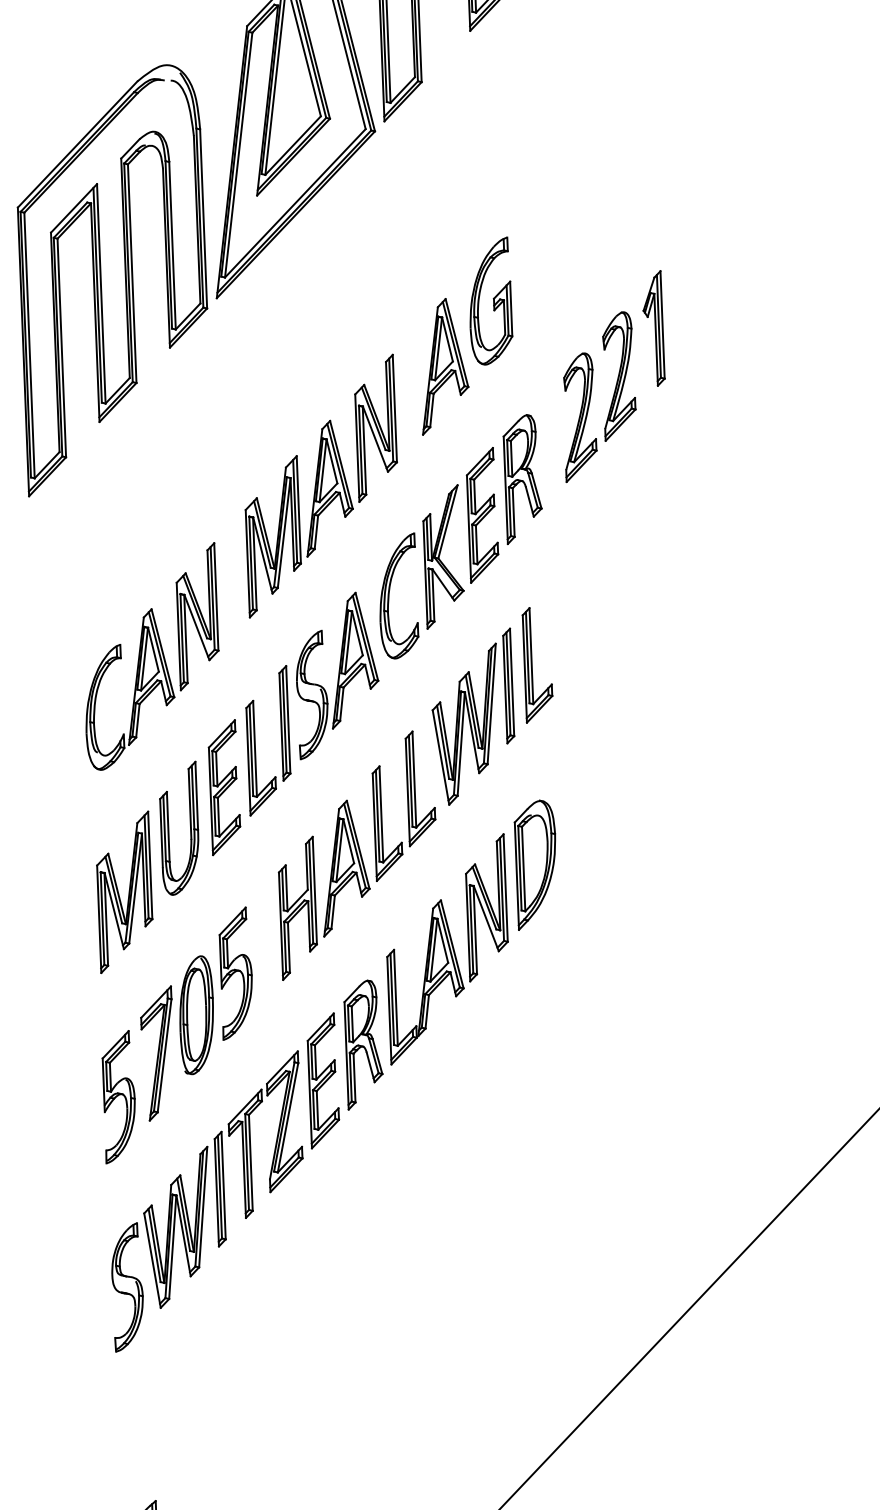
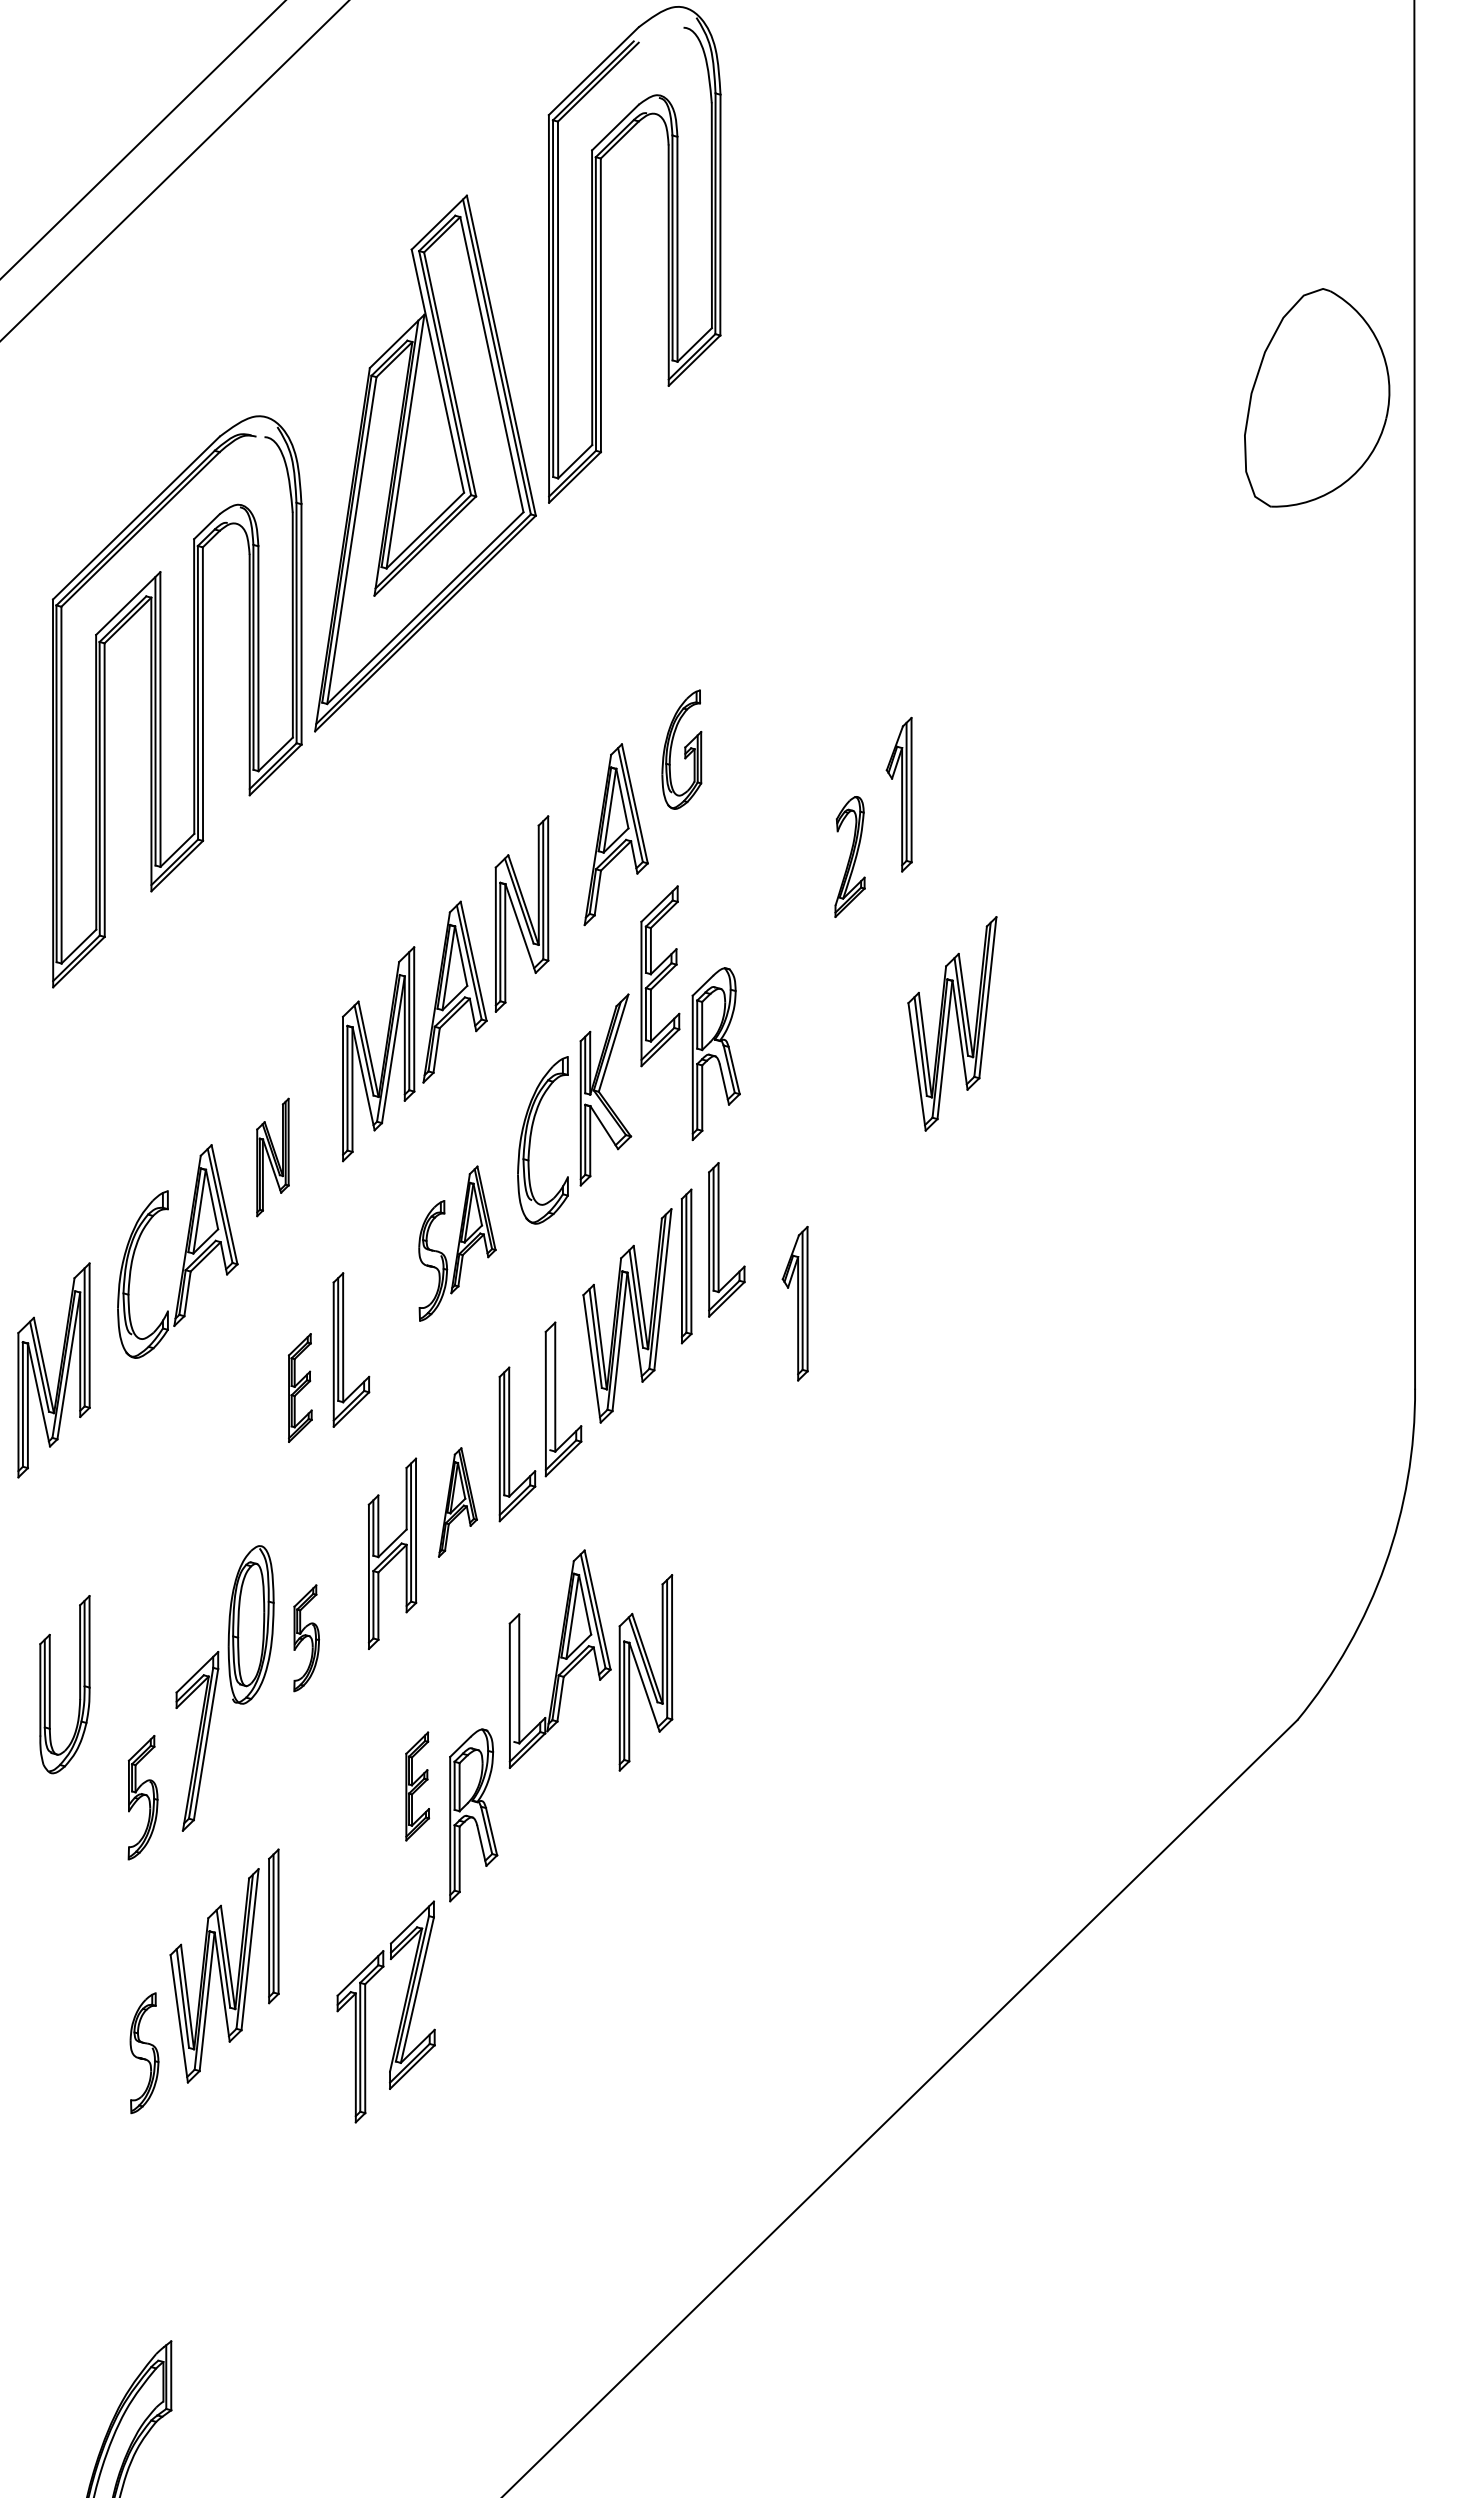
part: (490, 301) -> (681, 749), size x0.7
part: (618, 376) -> (849, 856), size x0.7
part: (579, 417) -> (795, 909), removed
part: (522, 479) -> (715, 1054), moved
part: (699, 497) -> (952, 1023), added
part: (482, 515) -> (660, 976), moved
part: (197, 616) -> (272, 1157), size x0.6
part: (337, 675) -> (457, 1243), size x0.7
part: (590, 710) -> (794, 1303), added
part: (284, 722) -> (384, 1304), removed
line: (410, 780) -> (550, 1388), removed
part: (224, 787) -> (300, 1387), size x0.6
part: (168, 828) -> (50, 1684), moved
part: (536, 864) -> (714, 1507), removed
part: (344, 868) -> (457, 1502), size x0.6
part: (124, 892) -> (53, 1370), moved
part: (486, 907) -> (645, 1672), moved
part: (236, 973) -> (306, 1638), size x0.6
line: (392, 999) -> (514, 1680), removed
part: (196, 1014) -> (250, 1624), moved
part: (363, 1045) -> (473, 1815), moved
part: (323, 1080) -> (417, 1786), size x0.6
part: (118, 1096) -> (142, 1797), size x0.7
part: (276, 1136) -> (401, 2014), moved
part: (127, 1286) -> (144, 2052), size x0.7

